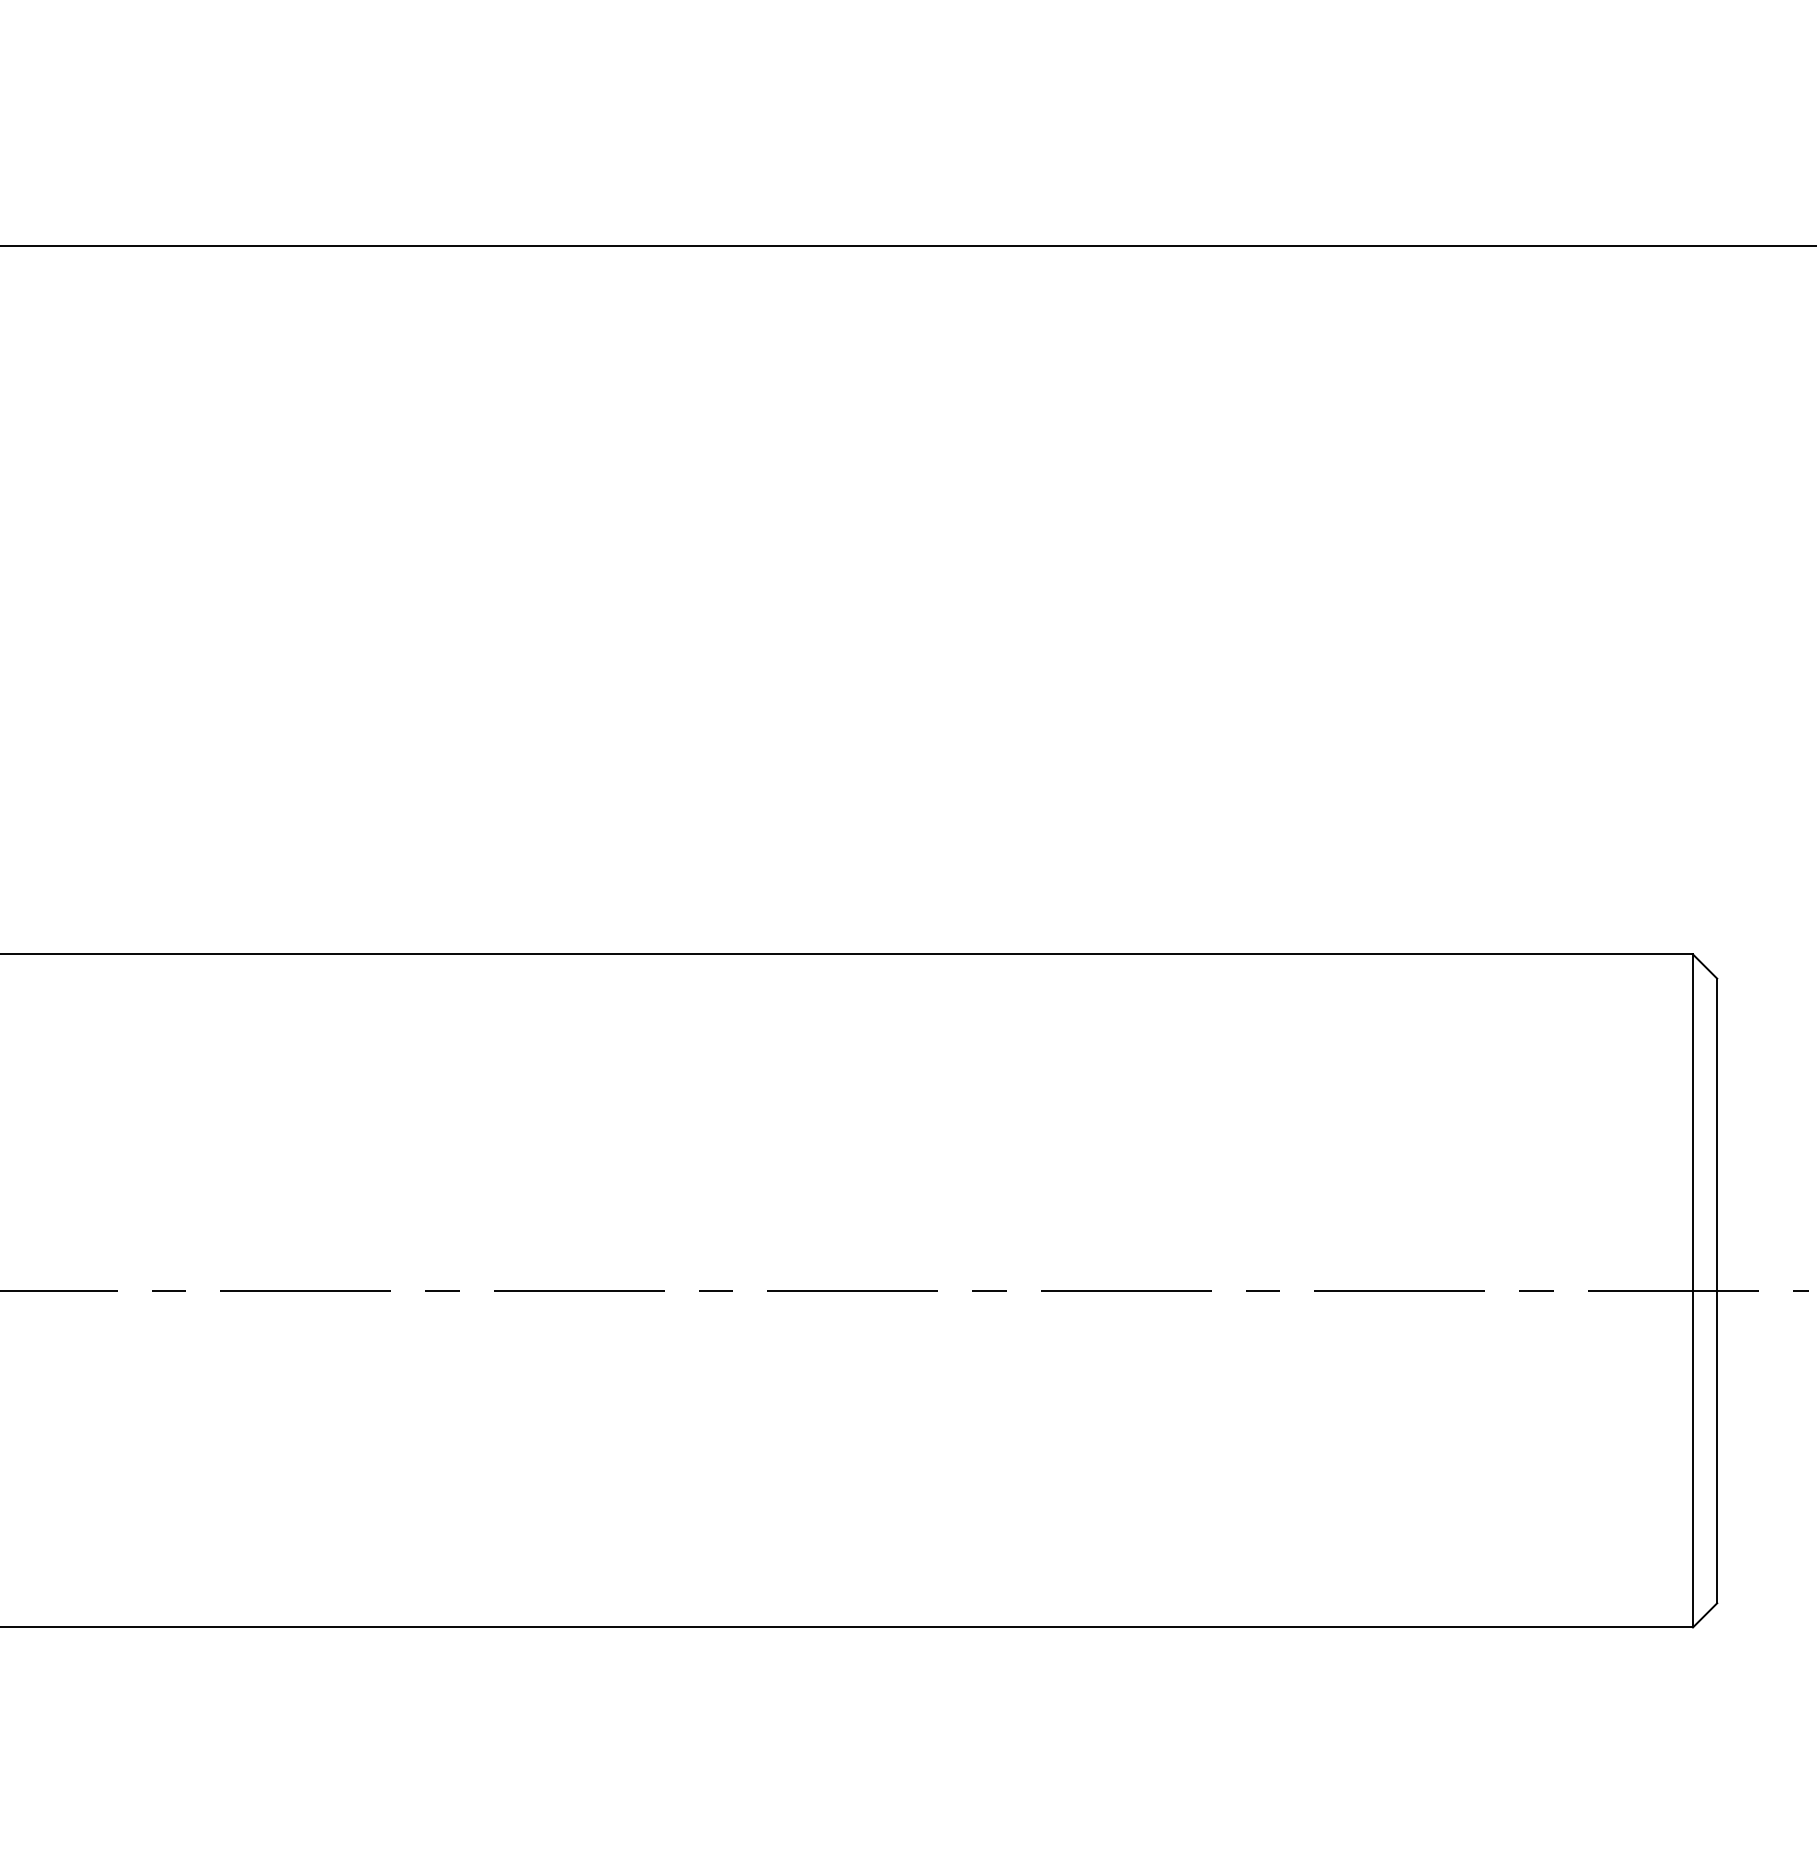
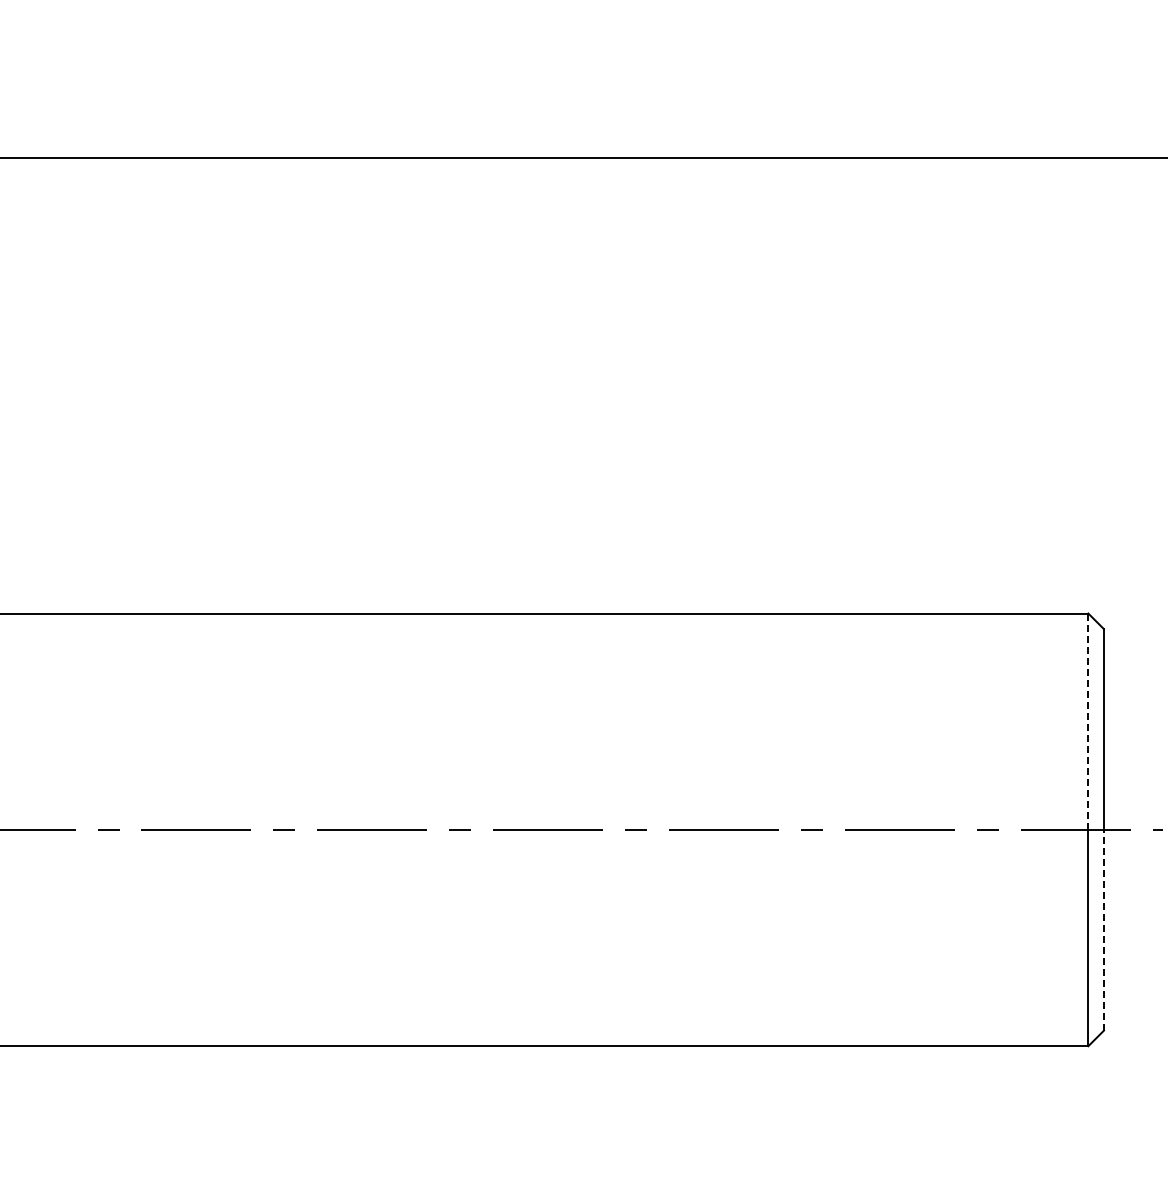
line: (1693, 1122) -> (1088, 721), solid -> dashed
line: (1716, 1445) -> (1103, 929), solid -> dashed

